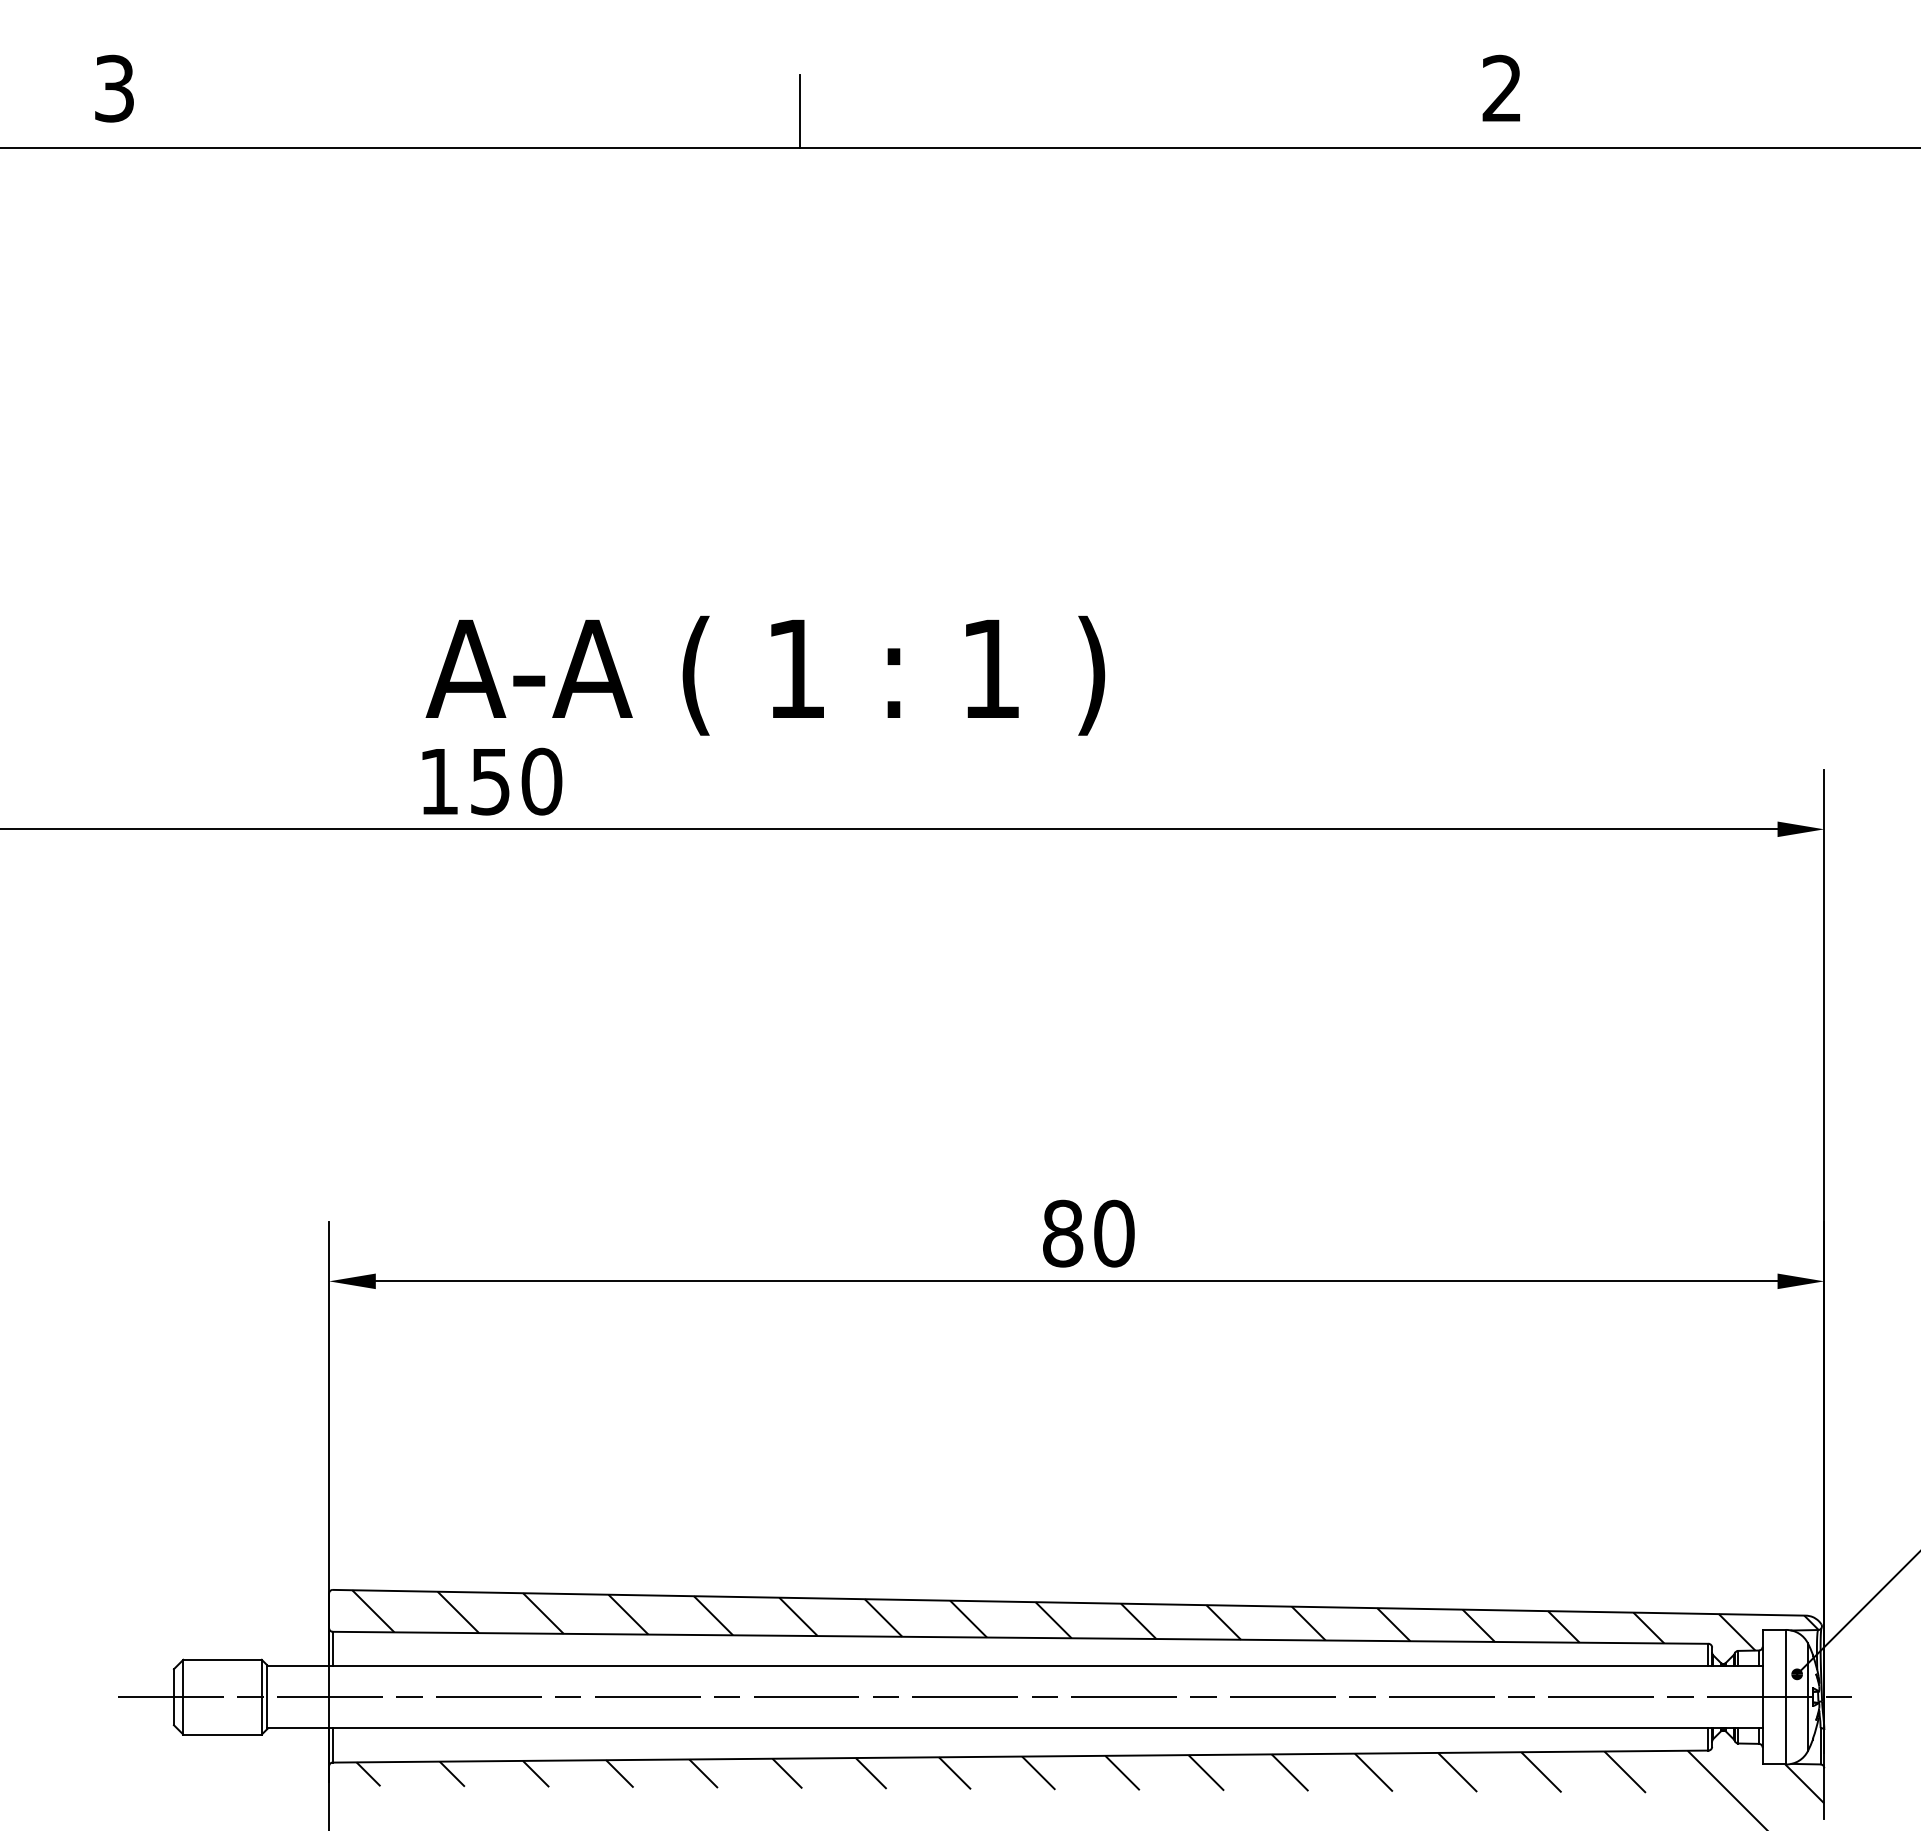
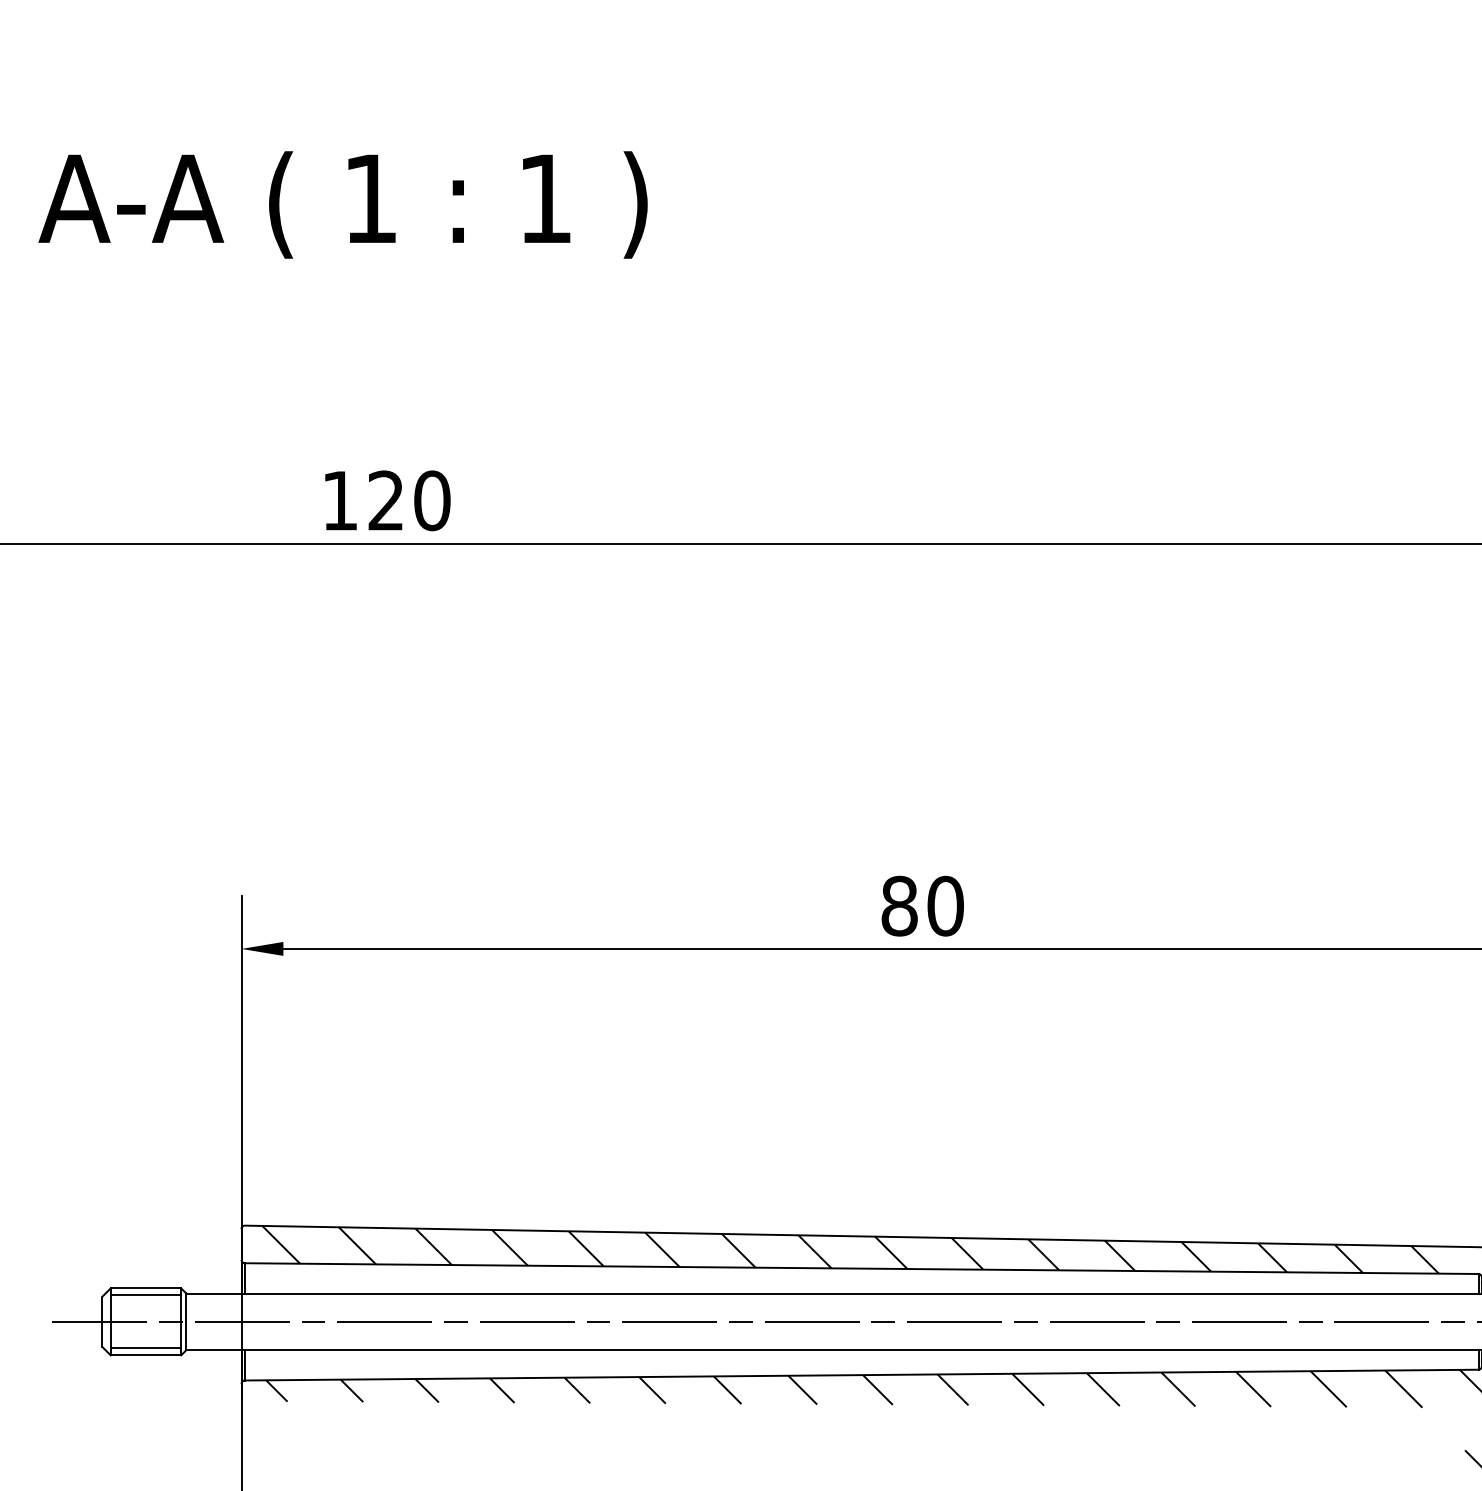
text: (765, 675) -> (343, 204), moved
text: (490, 781) -> (386, 500), 150 -> 120
line: (222, 1667) -> (145, 1295), added
line: (222, 1726) -> (145, 1348), added

